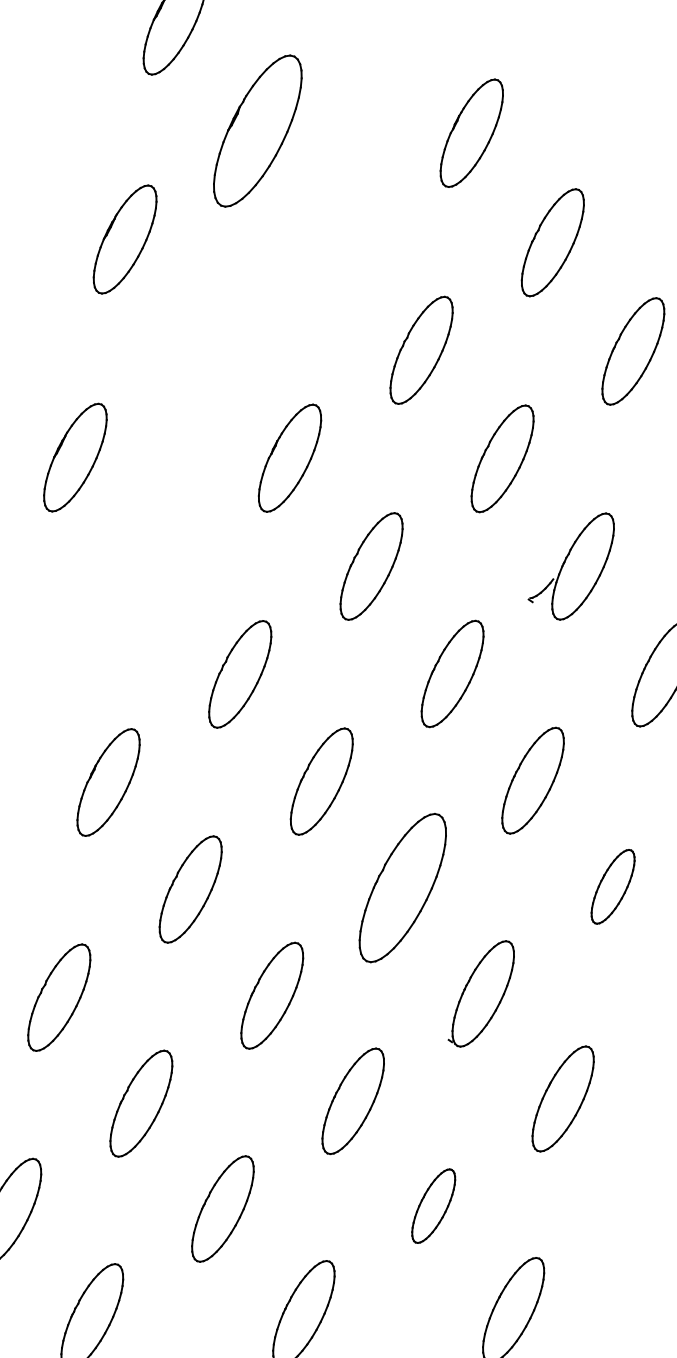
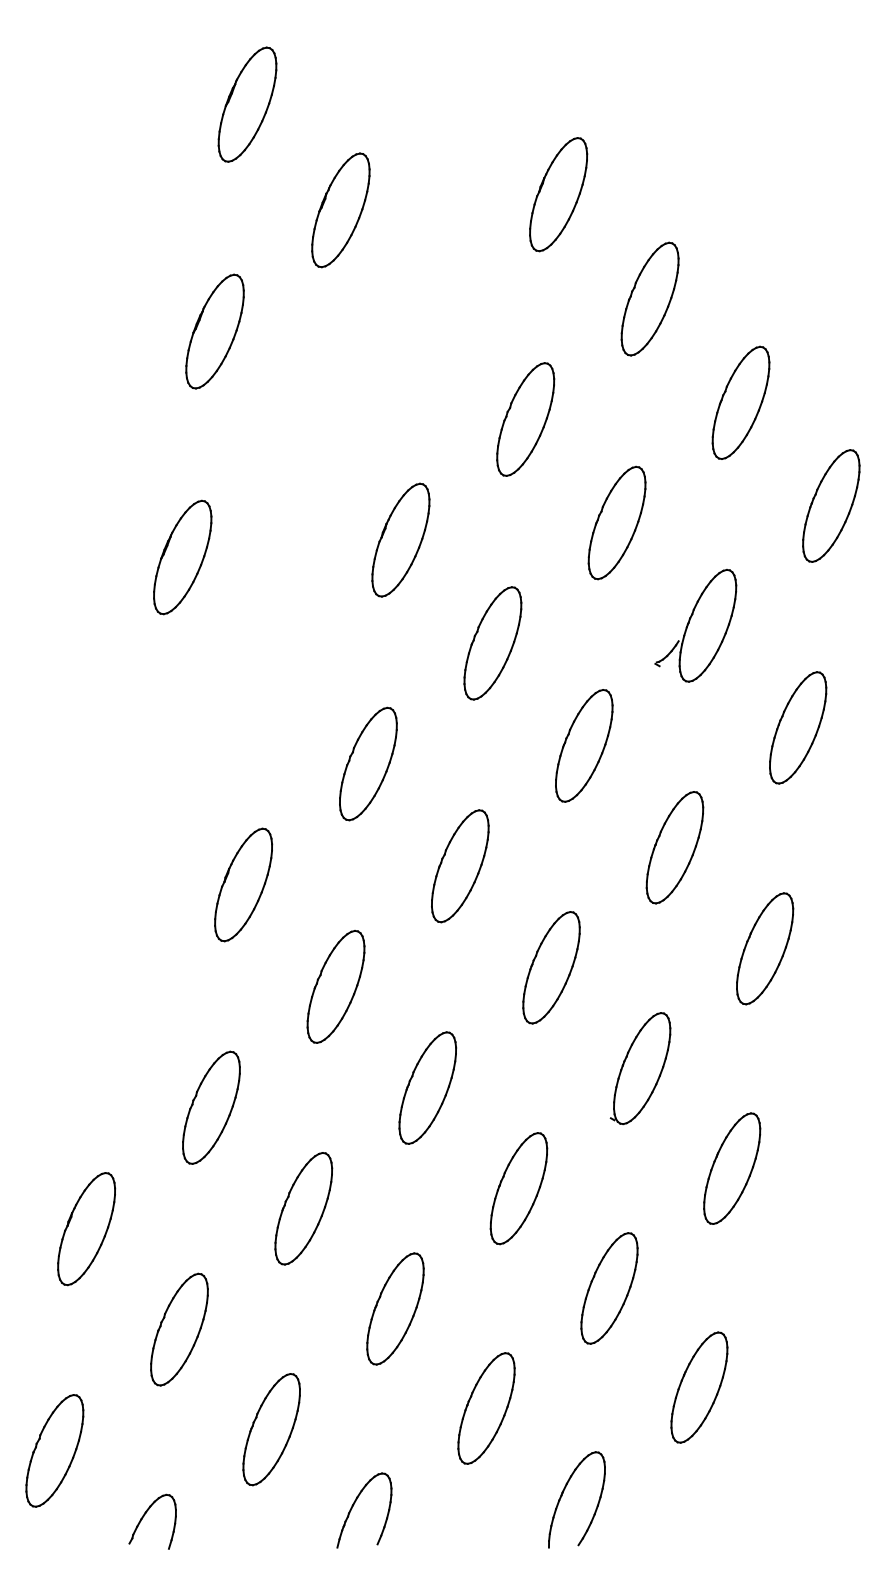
part: (257, 131) -> (340, 210), size x0.71
part: (613, 886) -> (765, 948), size x1.43
part: (402, 887) -> (551, 967), size x0.71
part: (433, 1206) -> (609, 1288), size x1.43

